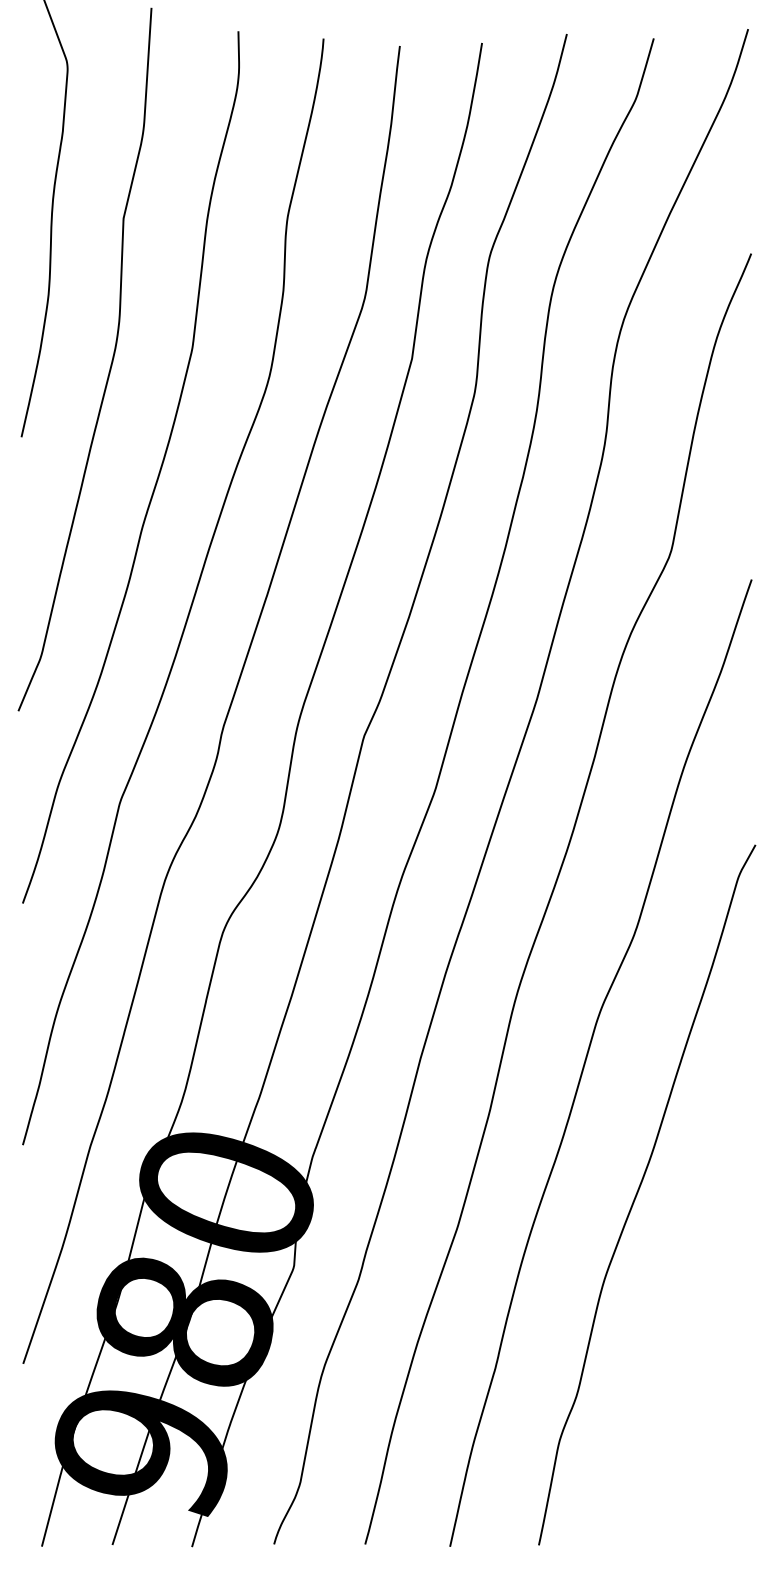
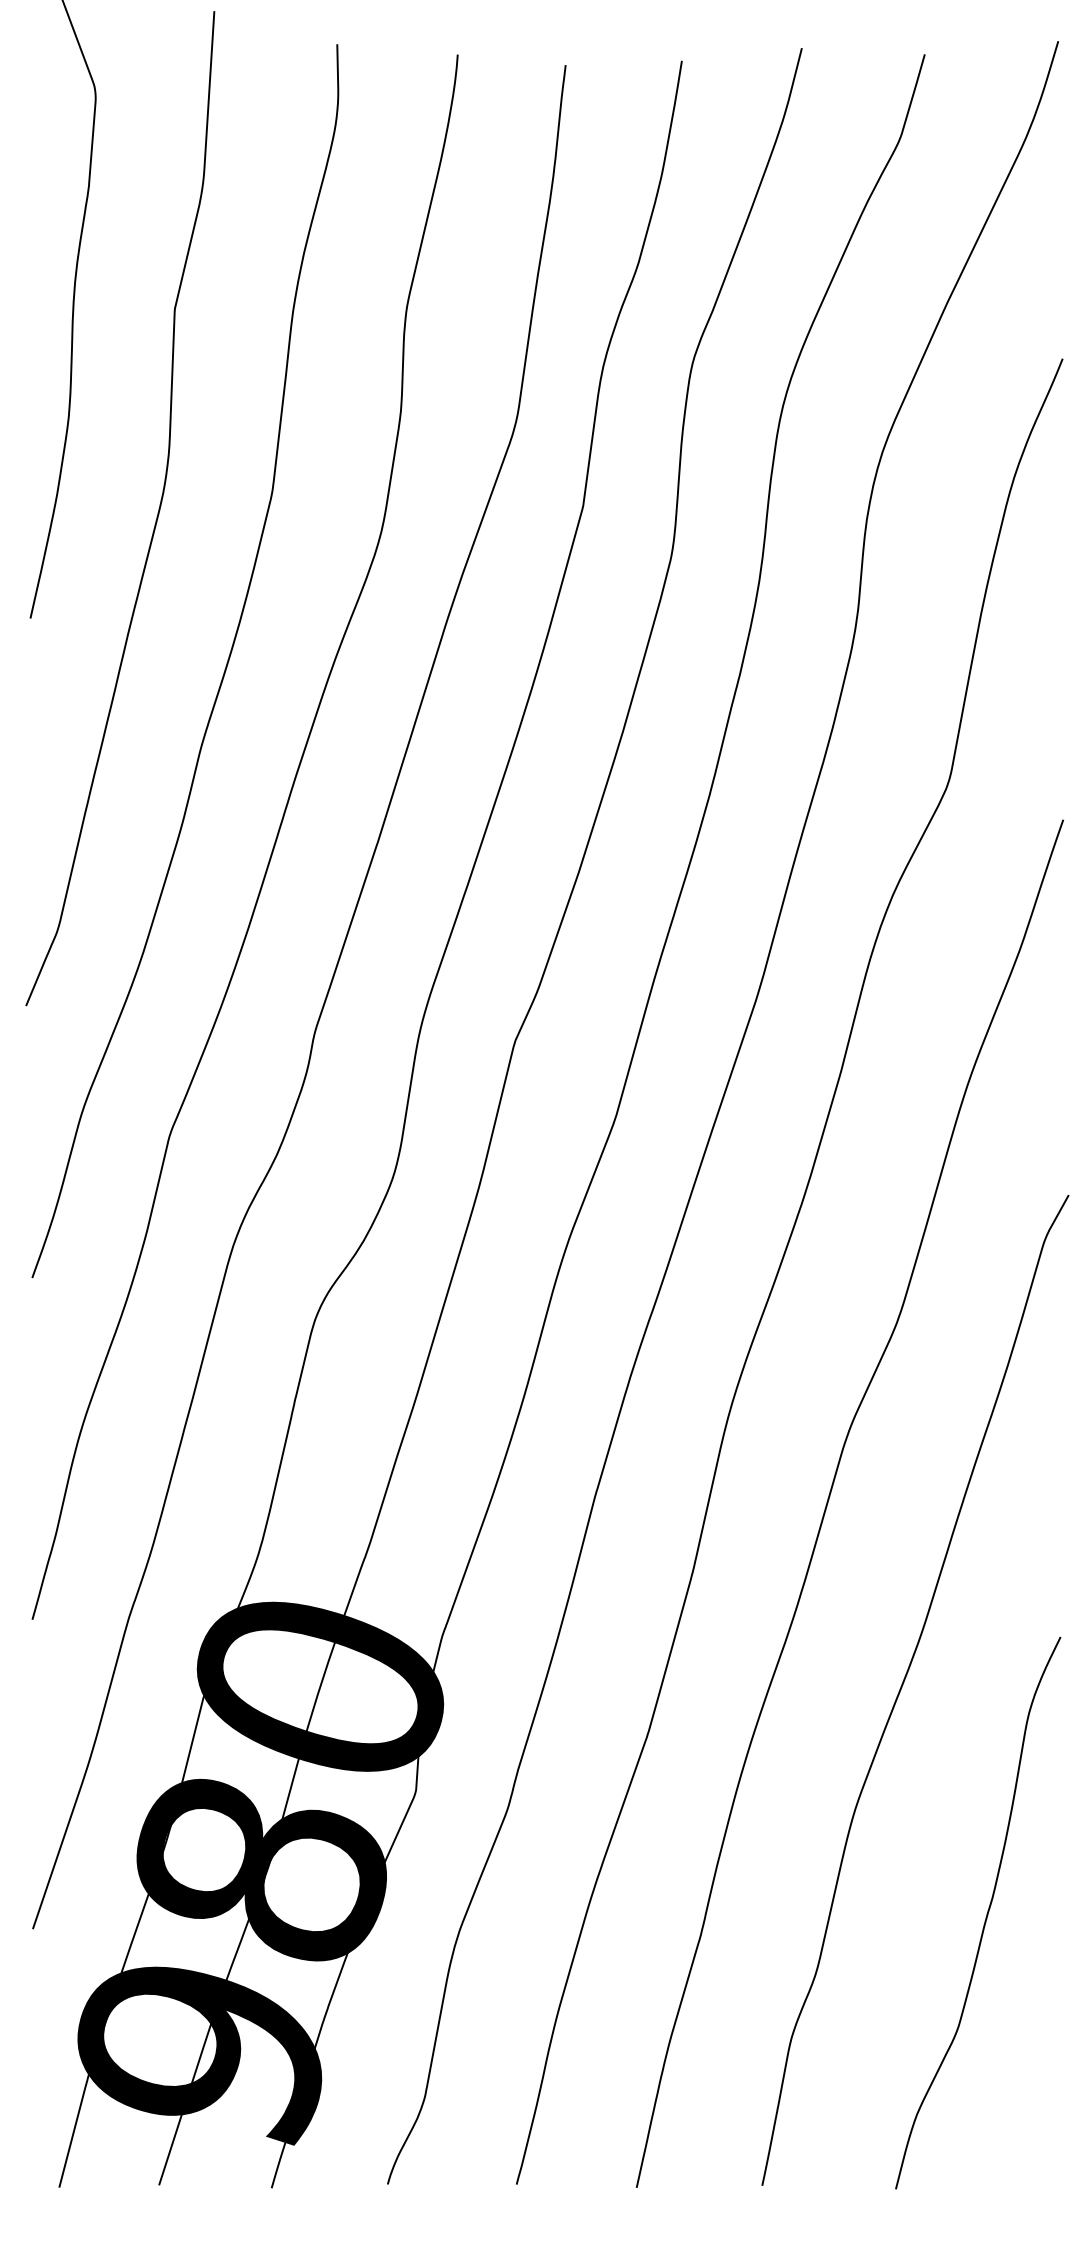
curve: (696, 1355) -> (985, 1917), added

